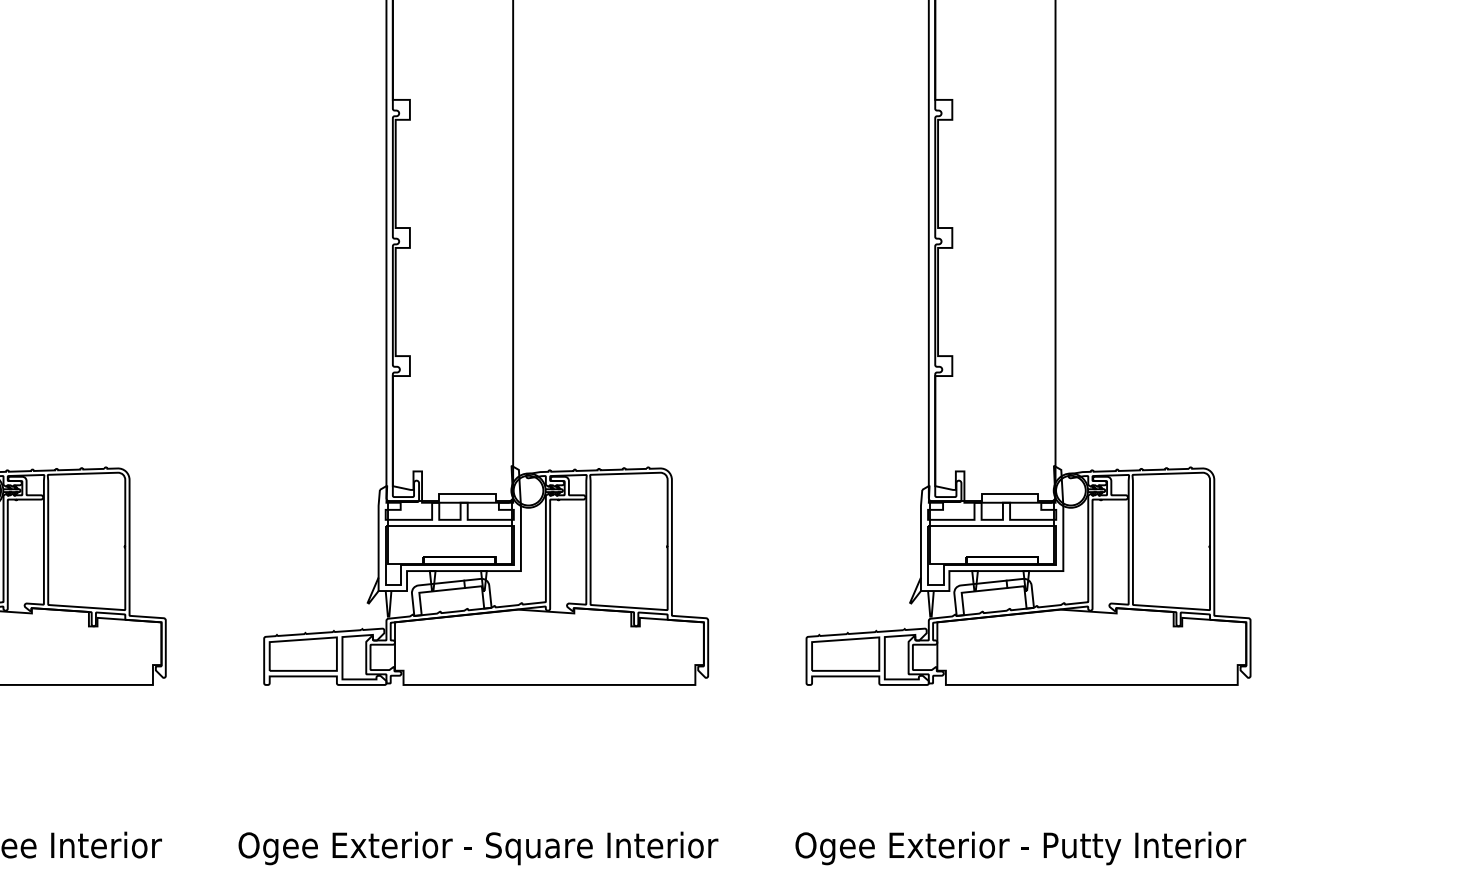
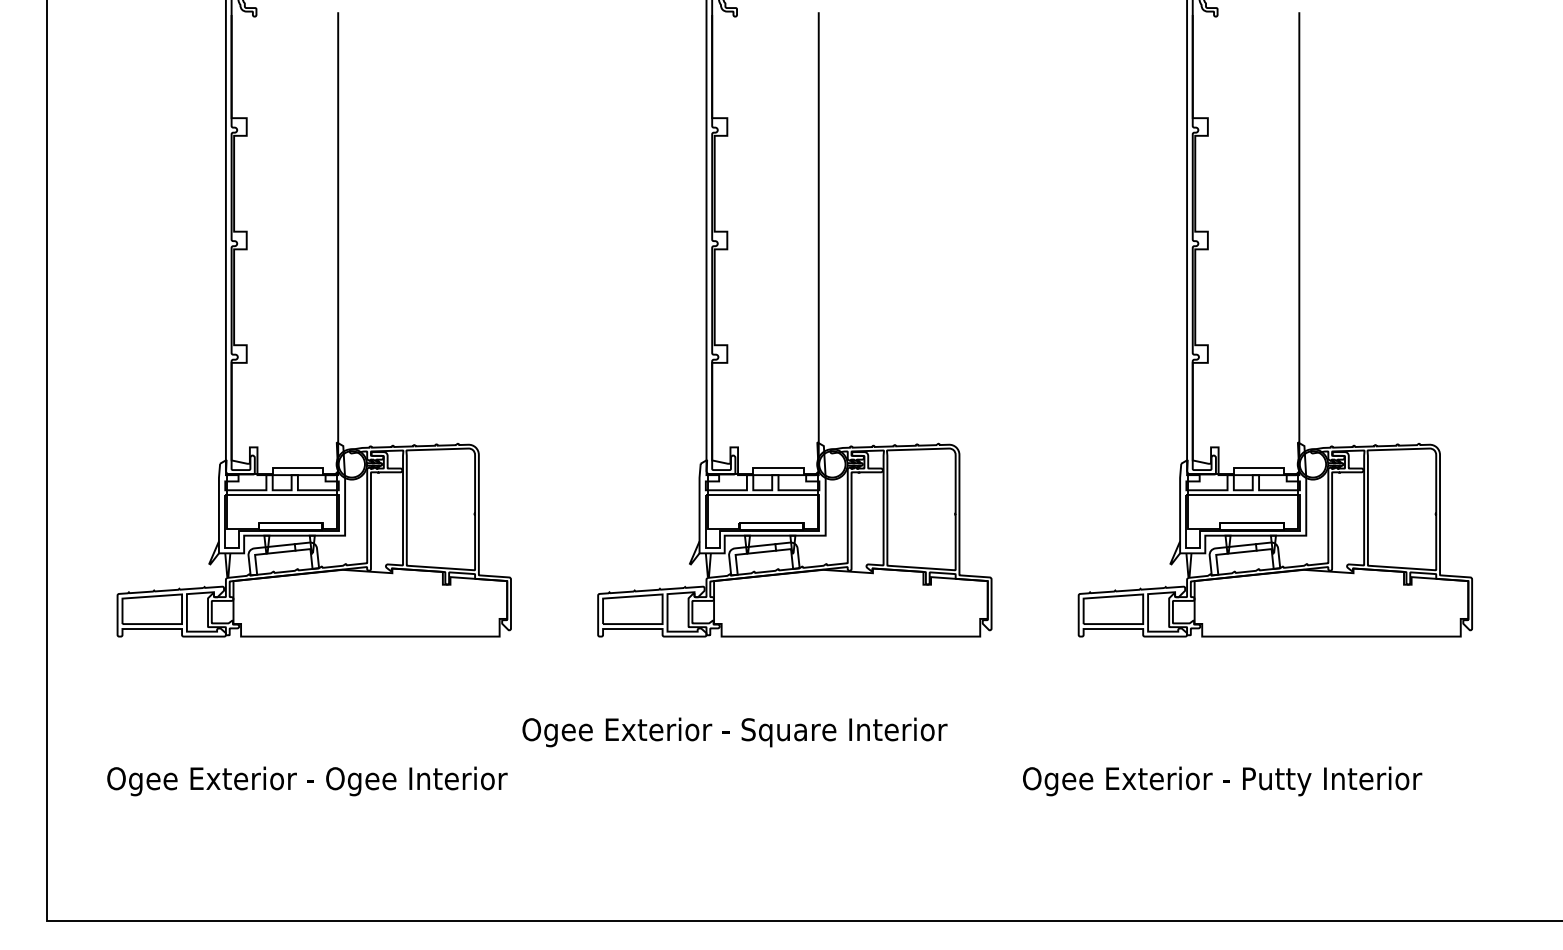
text: (477, 848) -> (734, 732), moved
text: (1020, 848) -> (1222, 781), moved

